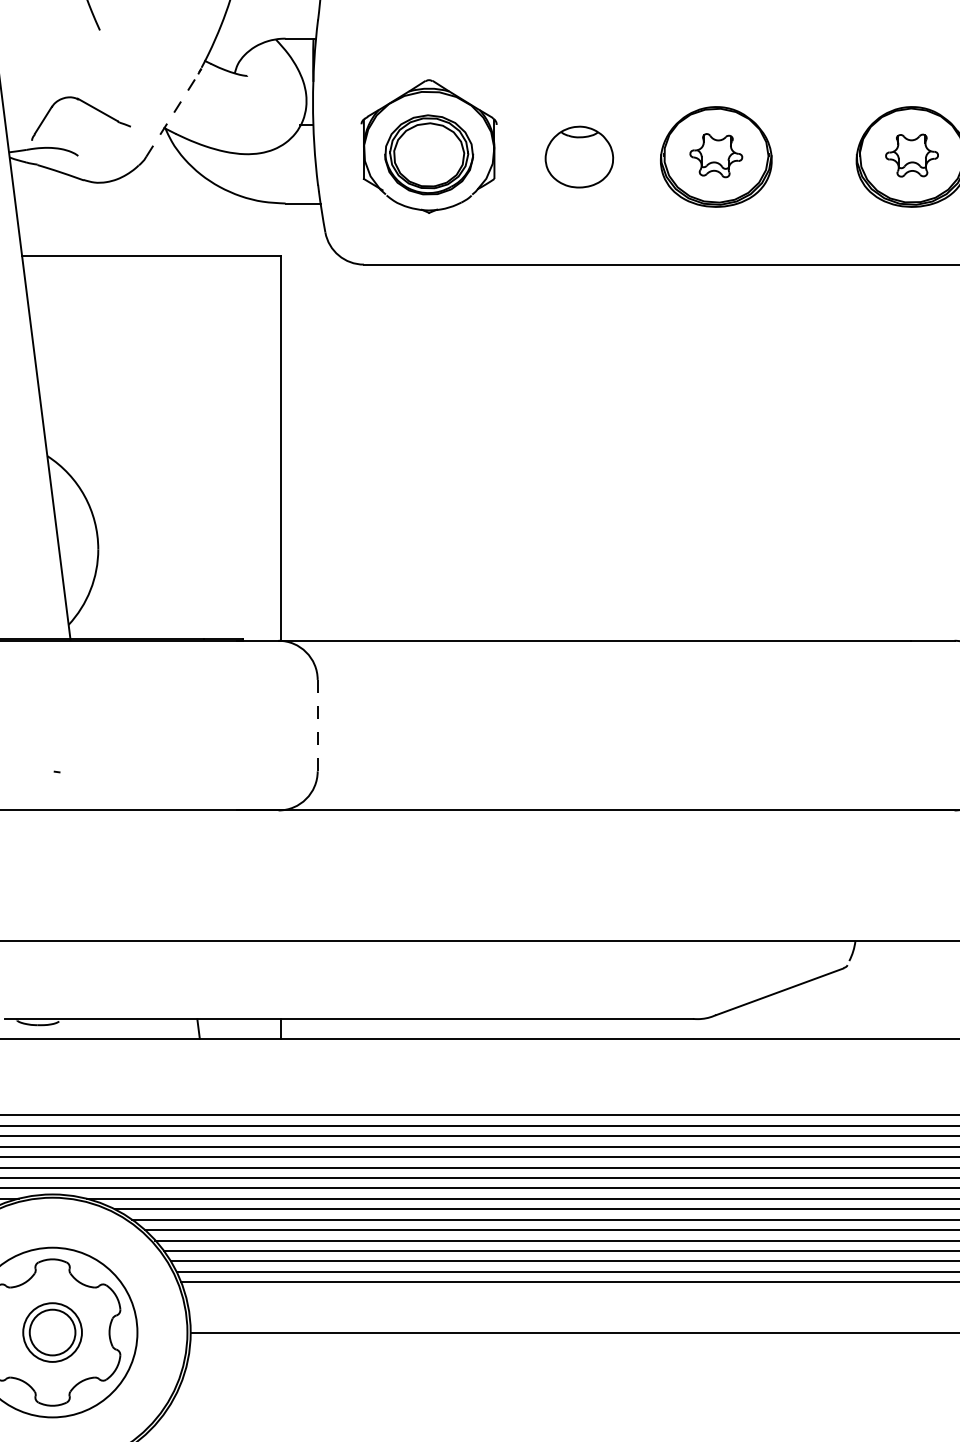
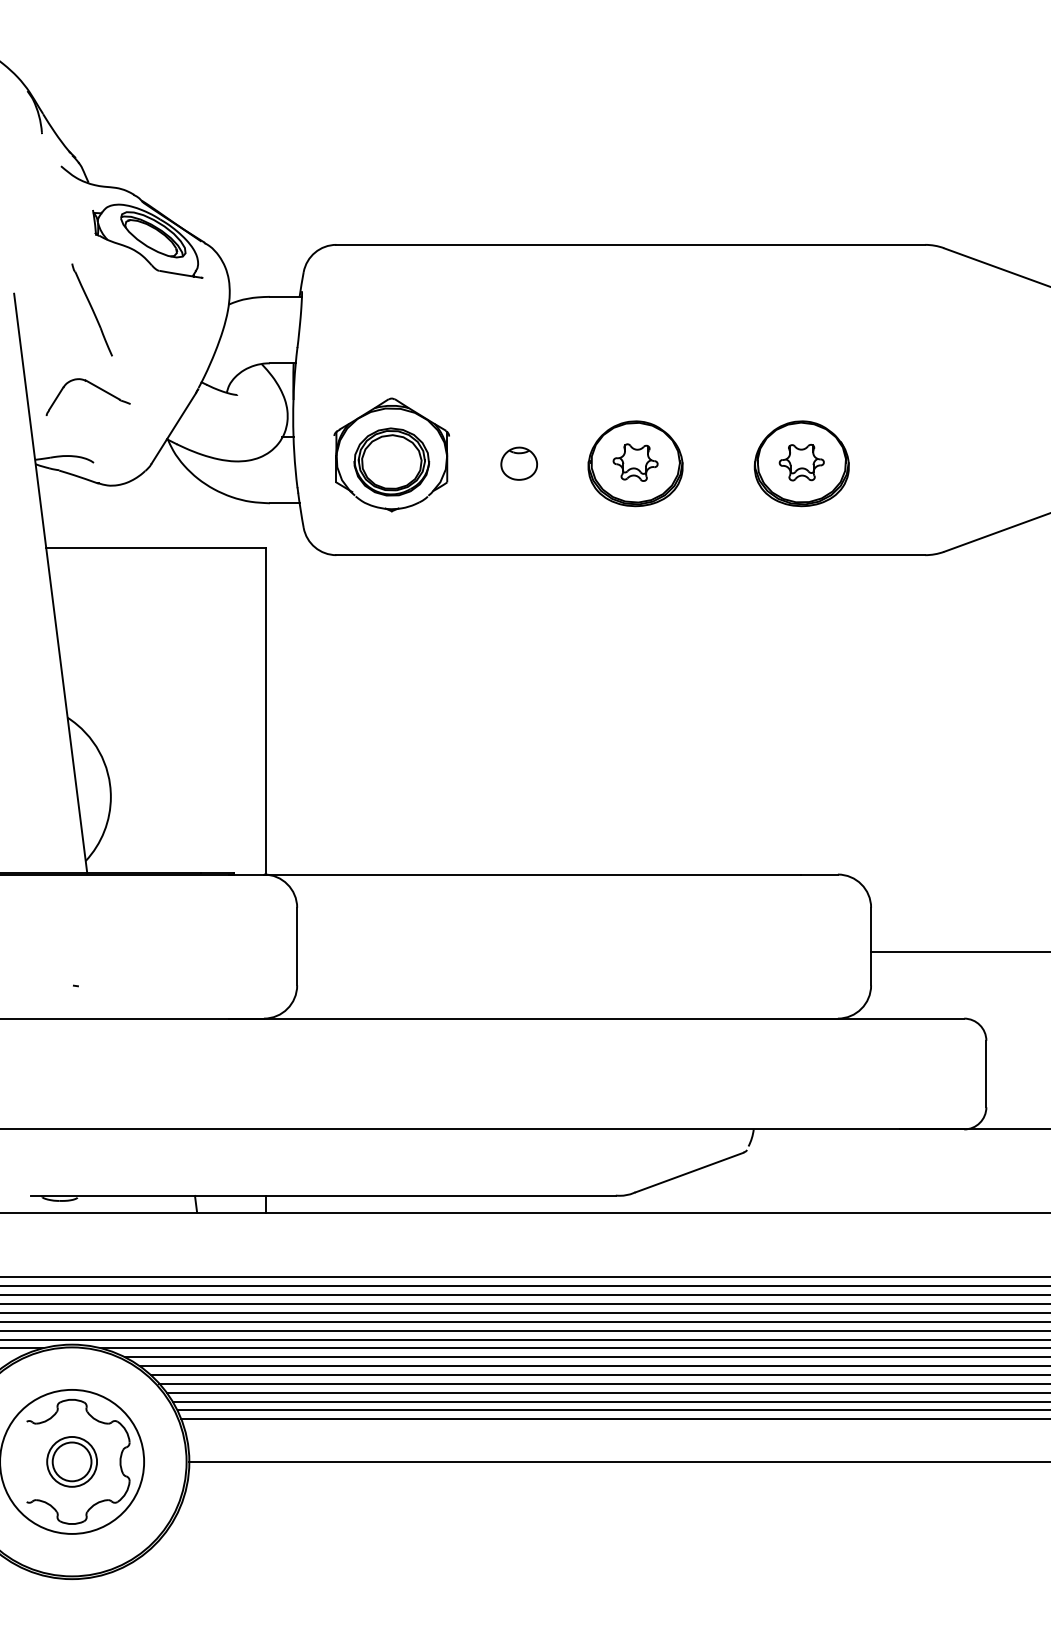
part: (86, 104) -> (92, 385), moved
line: (172, 115) -> (173, 428), dashed -> solid
part: (578, 156) -> (518, 463), size x0.62
line: (318, 725) -> (297, 946), dashed -> solid

